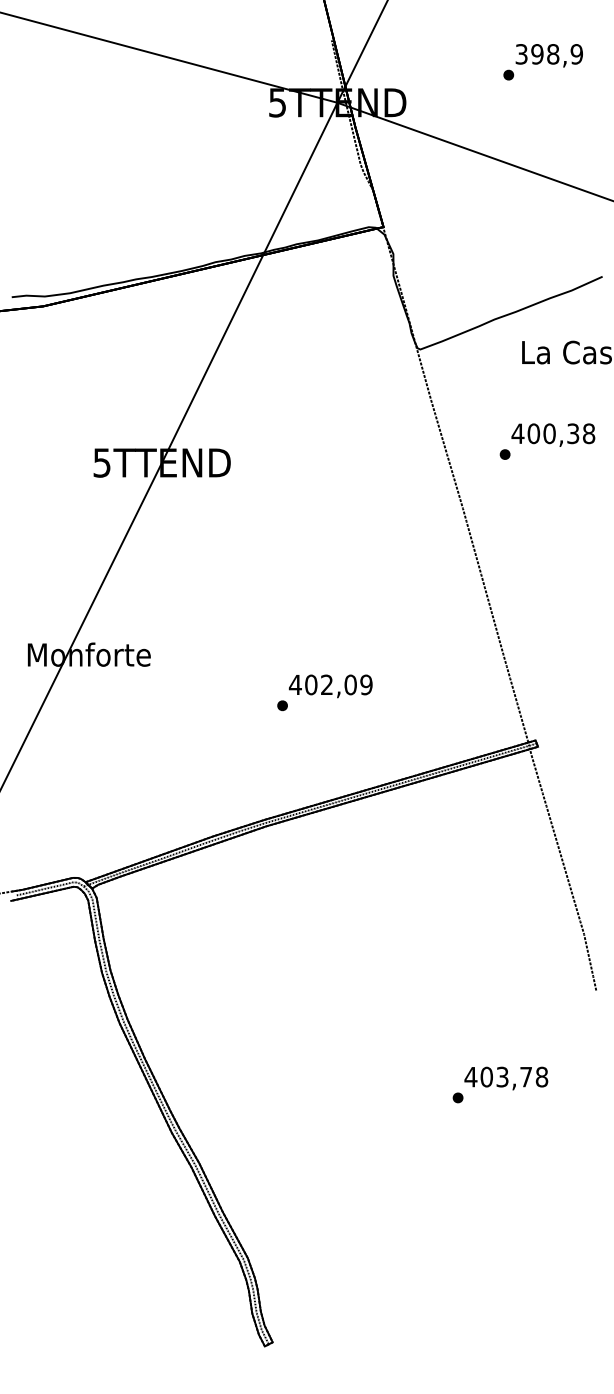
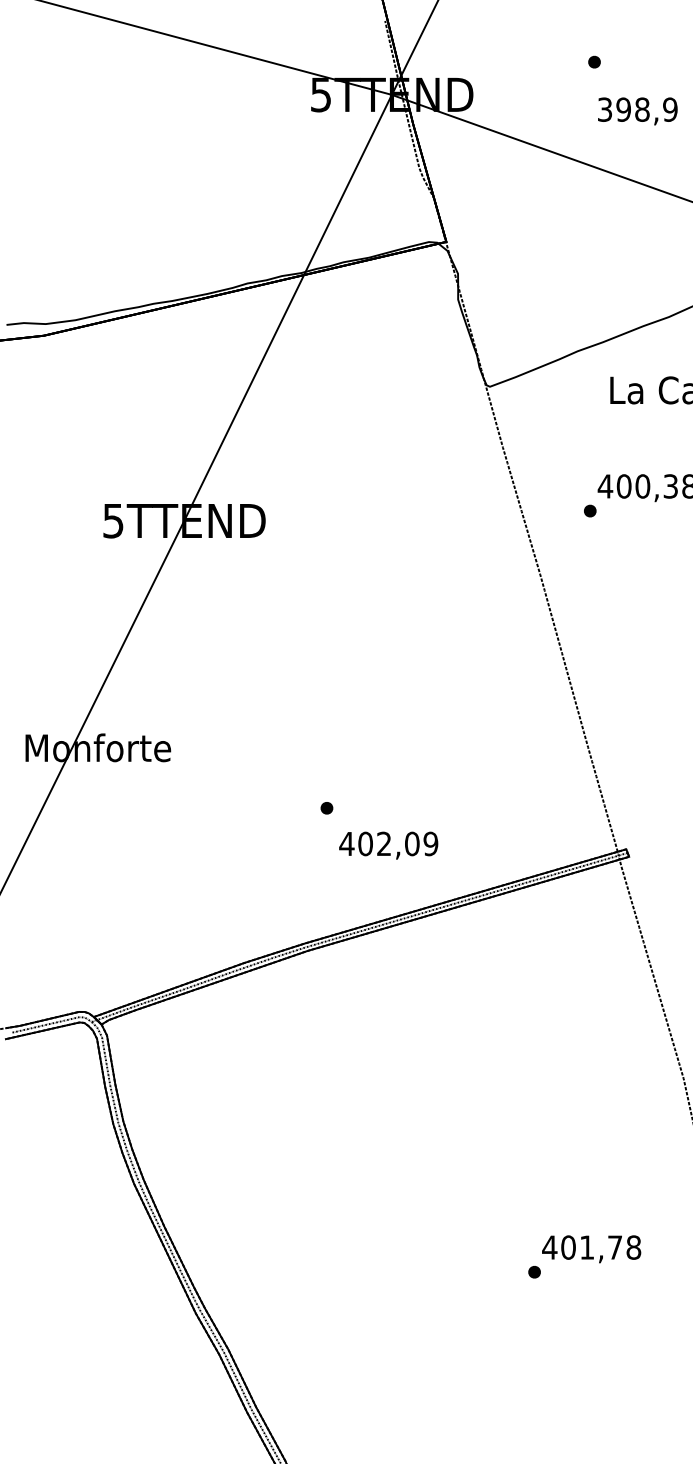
text: (548, 55) -> (636, 111), moved
text: (330, 686) -> (388, 845), moved
text: (502, 1076) -> (587, 1246), 403,78 -> 401,78

